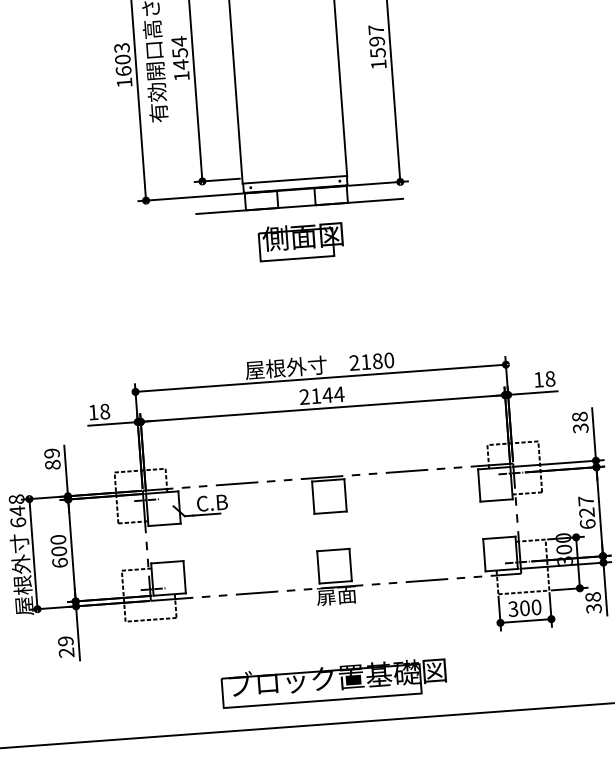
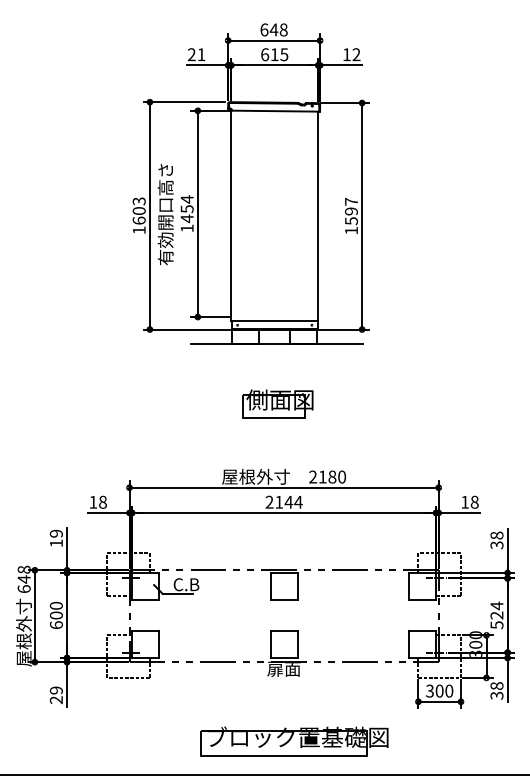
part: (300, 241) -> (277, 403), moved
text: (51, 465) -> (55, 543), 89 -> 19
text: (586, 512) -> (496, 615), 627 -> 524
part: (333, 682) -> (294, 741), moved

